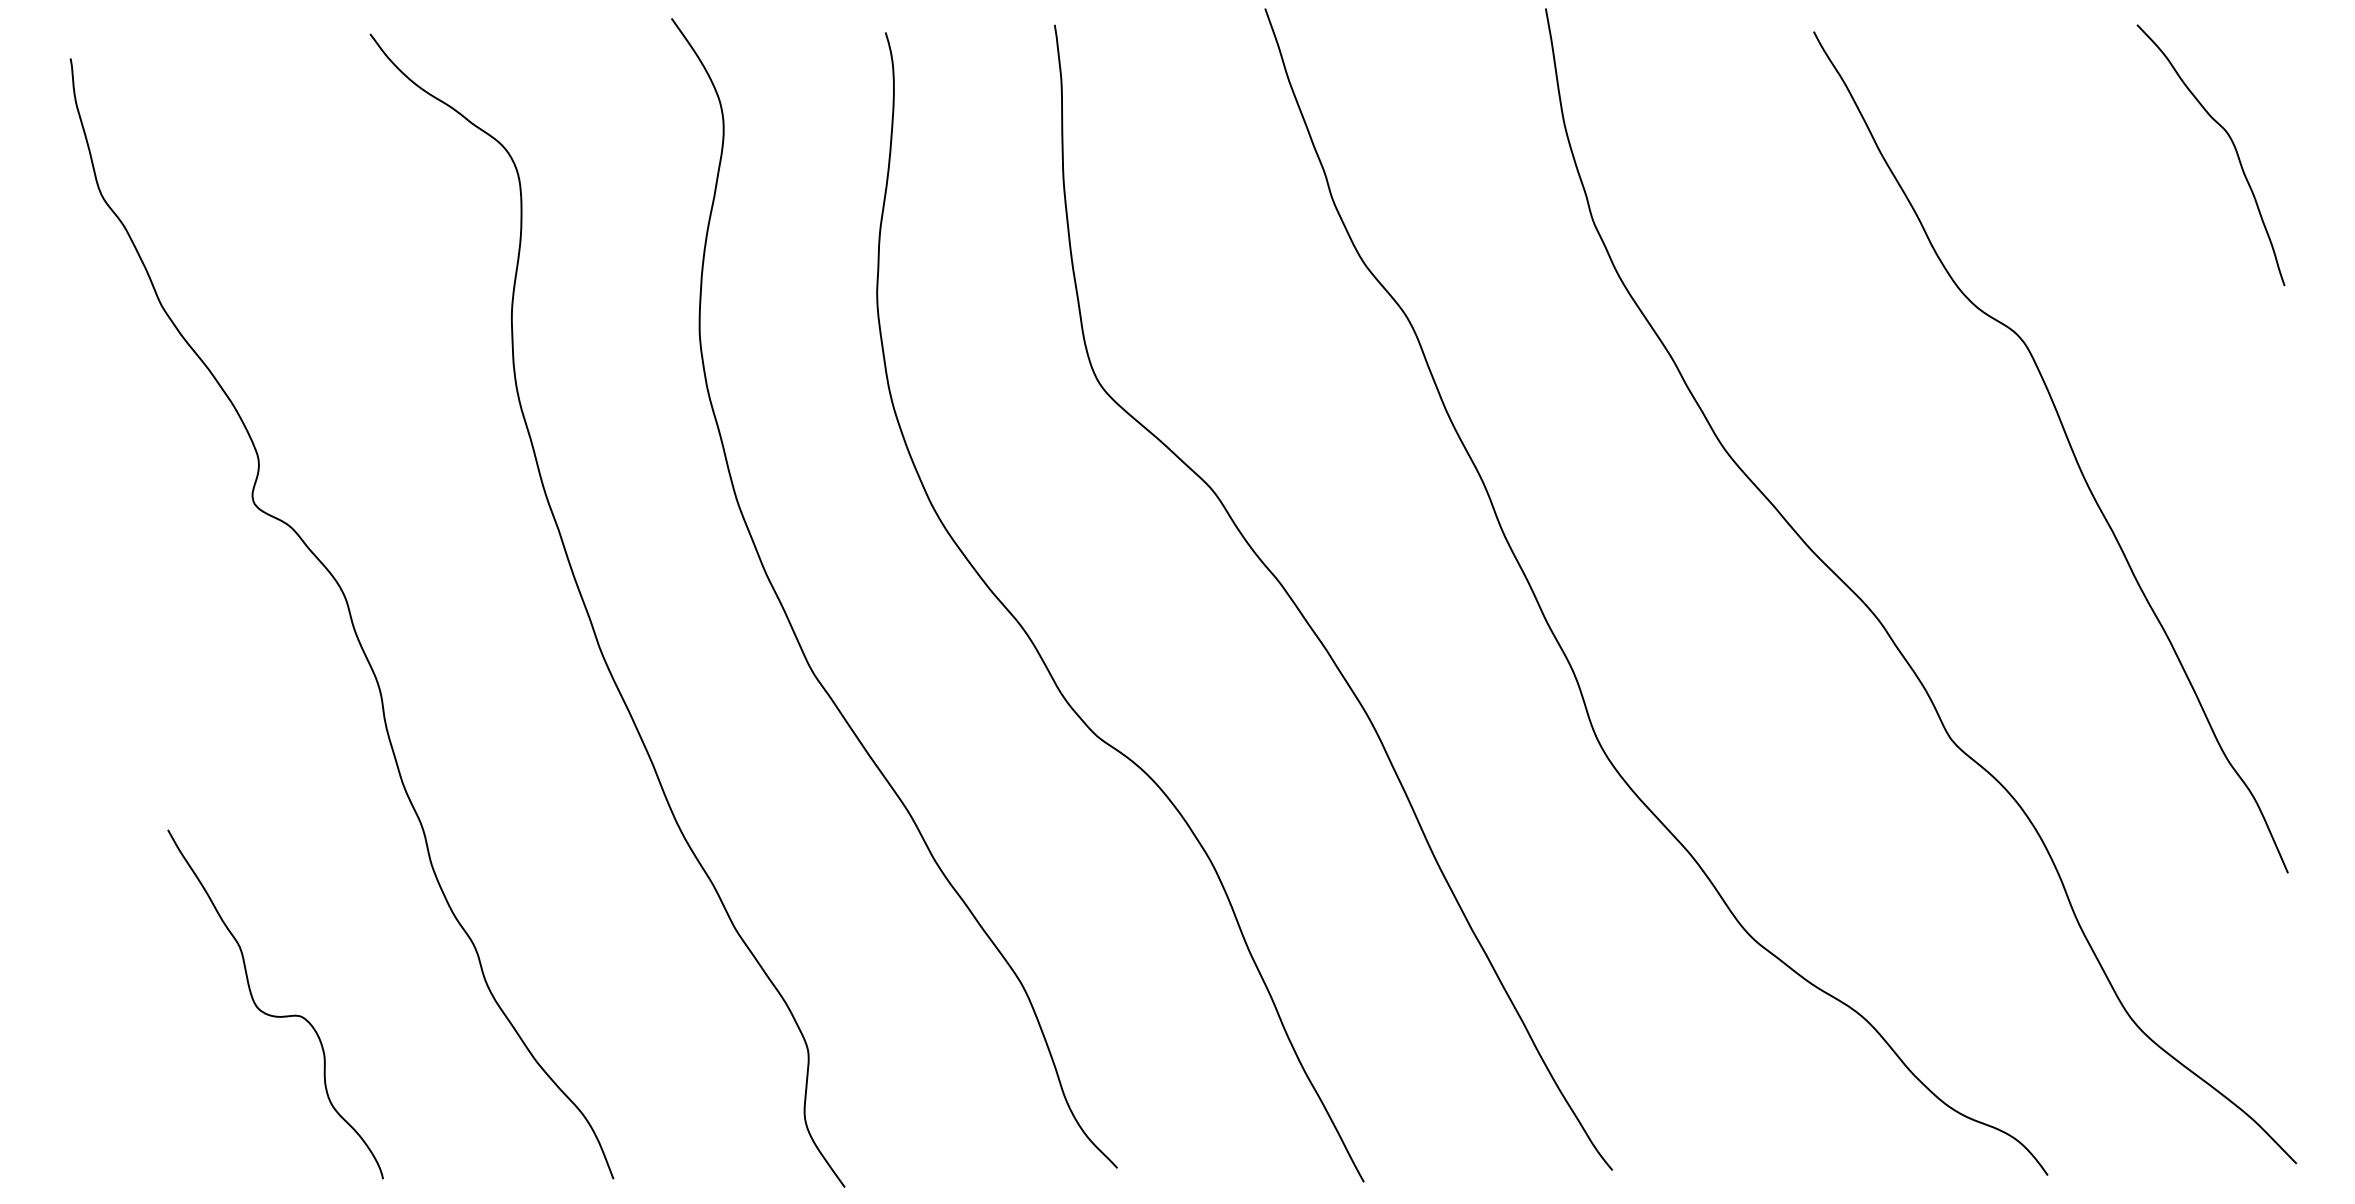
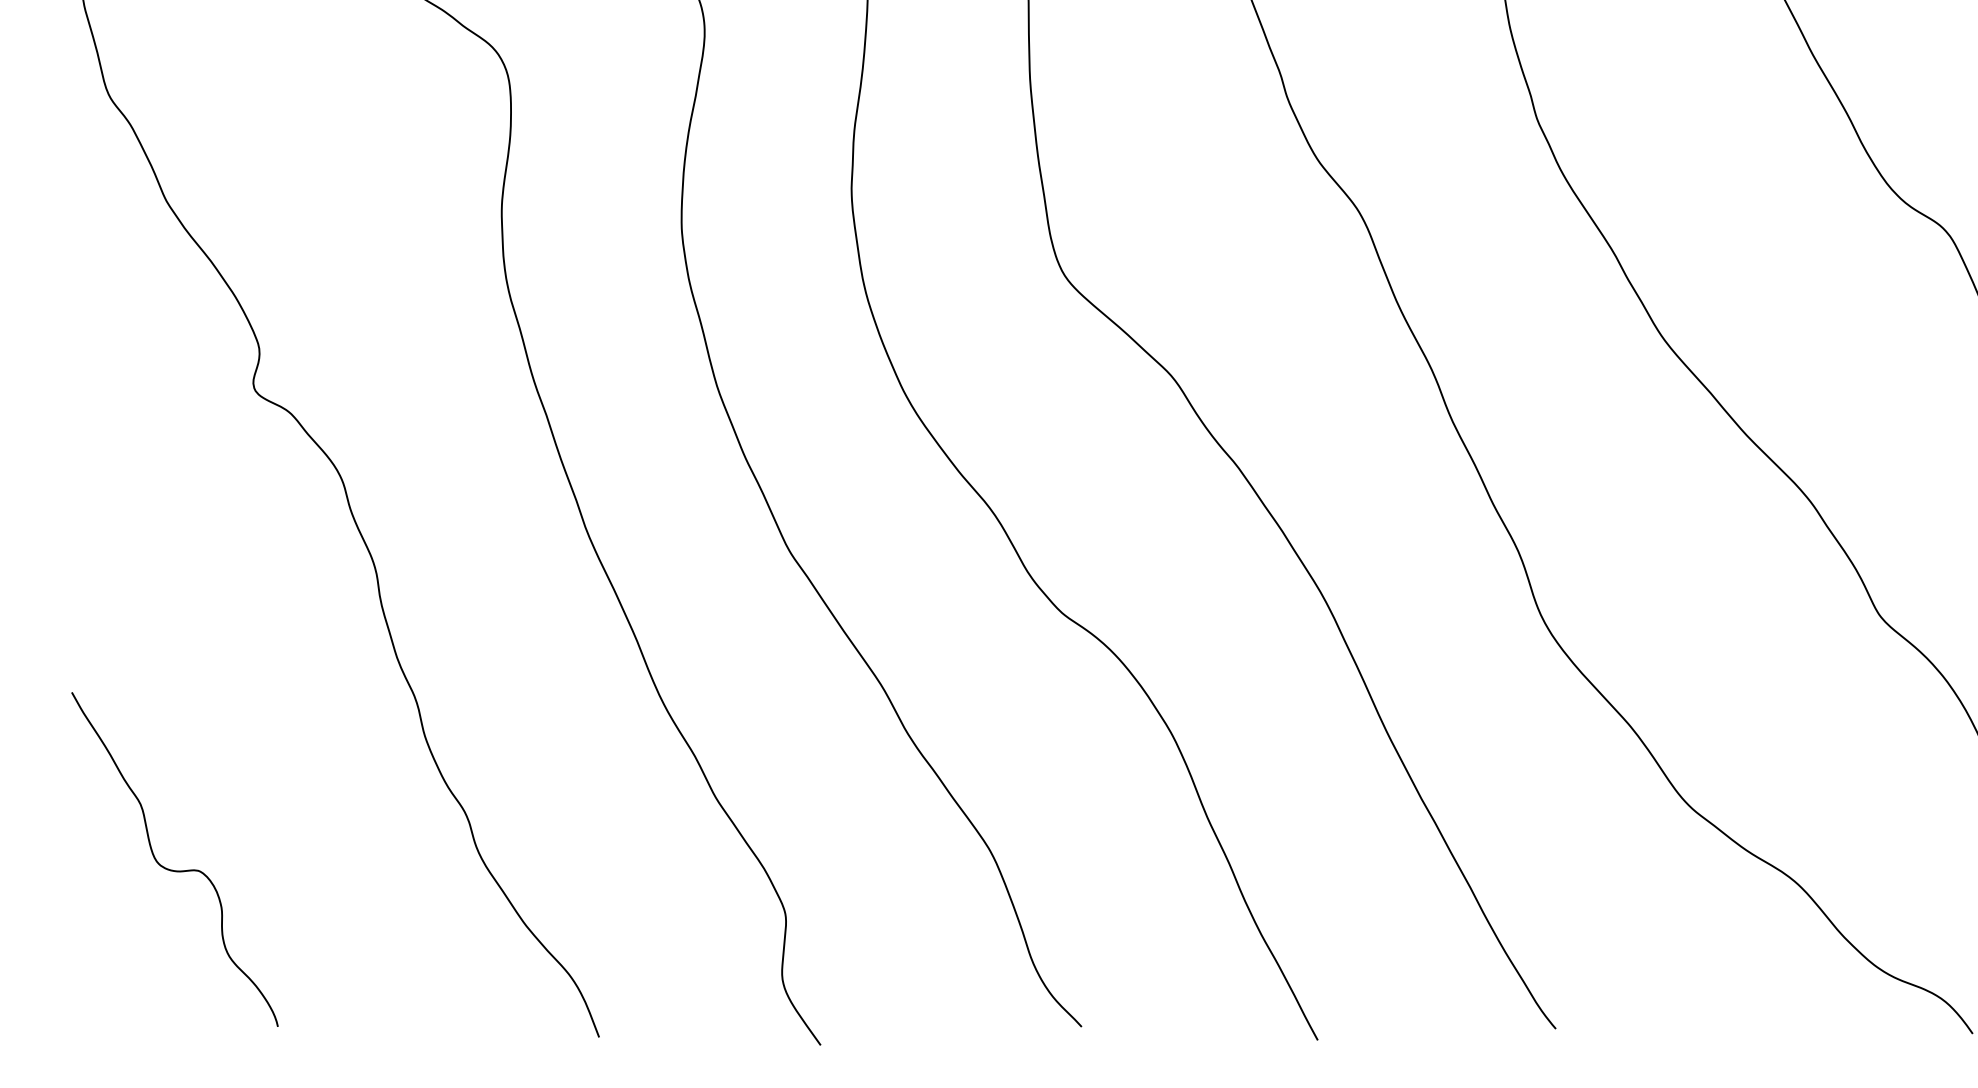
curve: (271, 1014) -> (171, 869), moved

